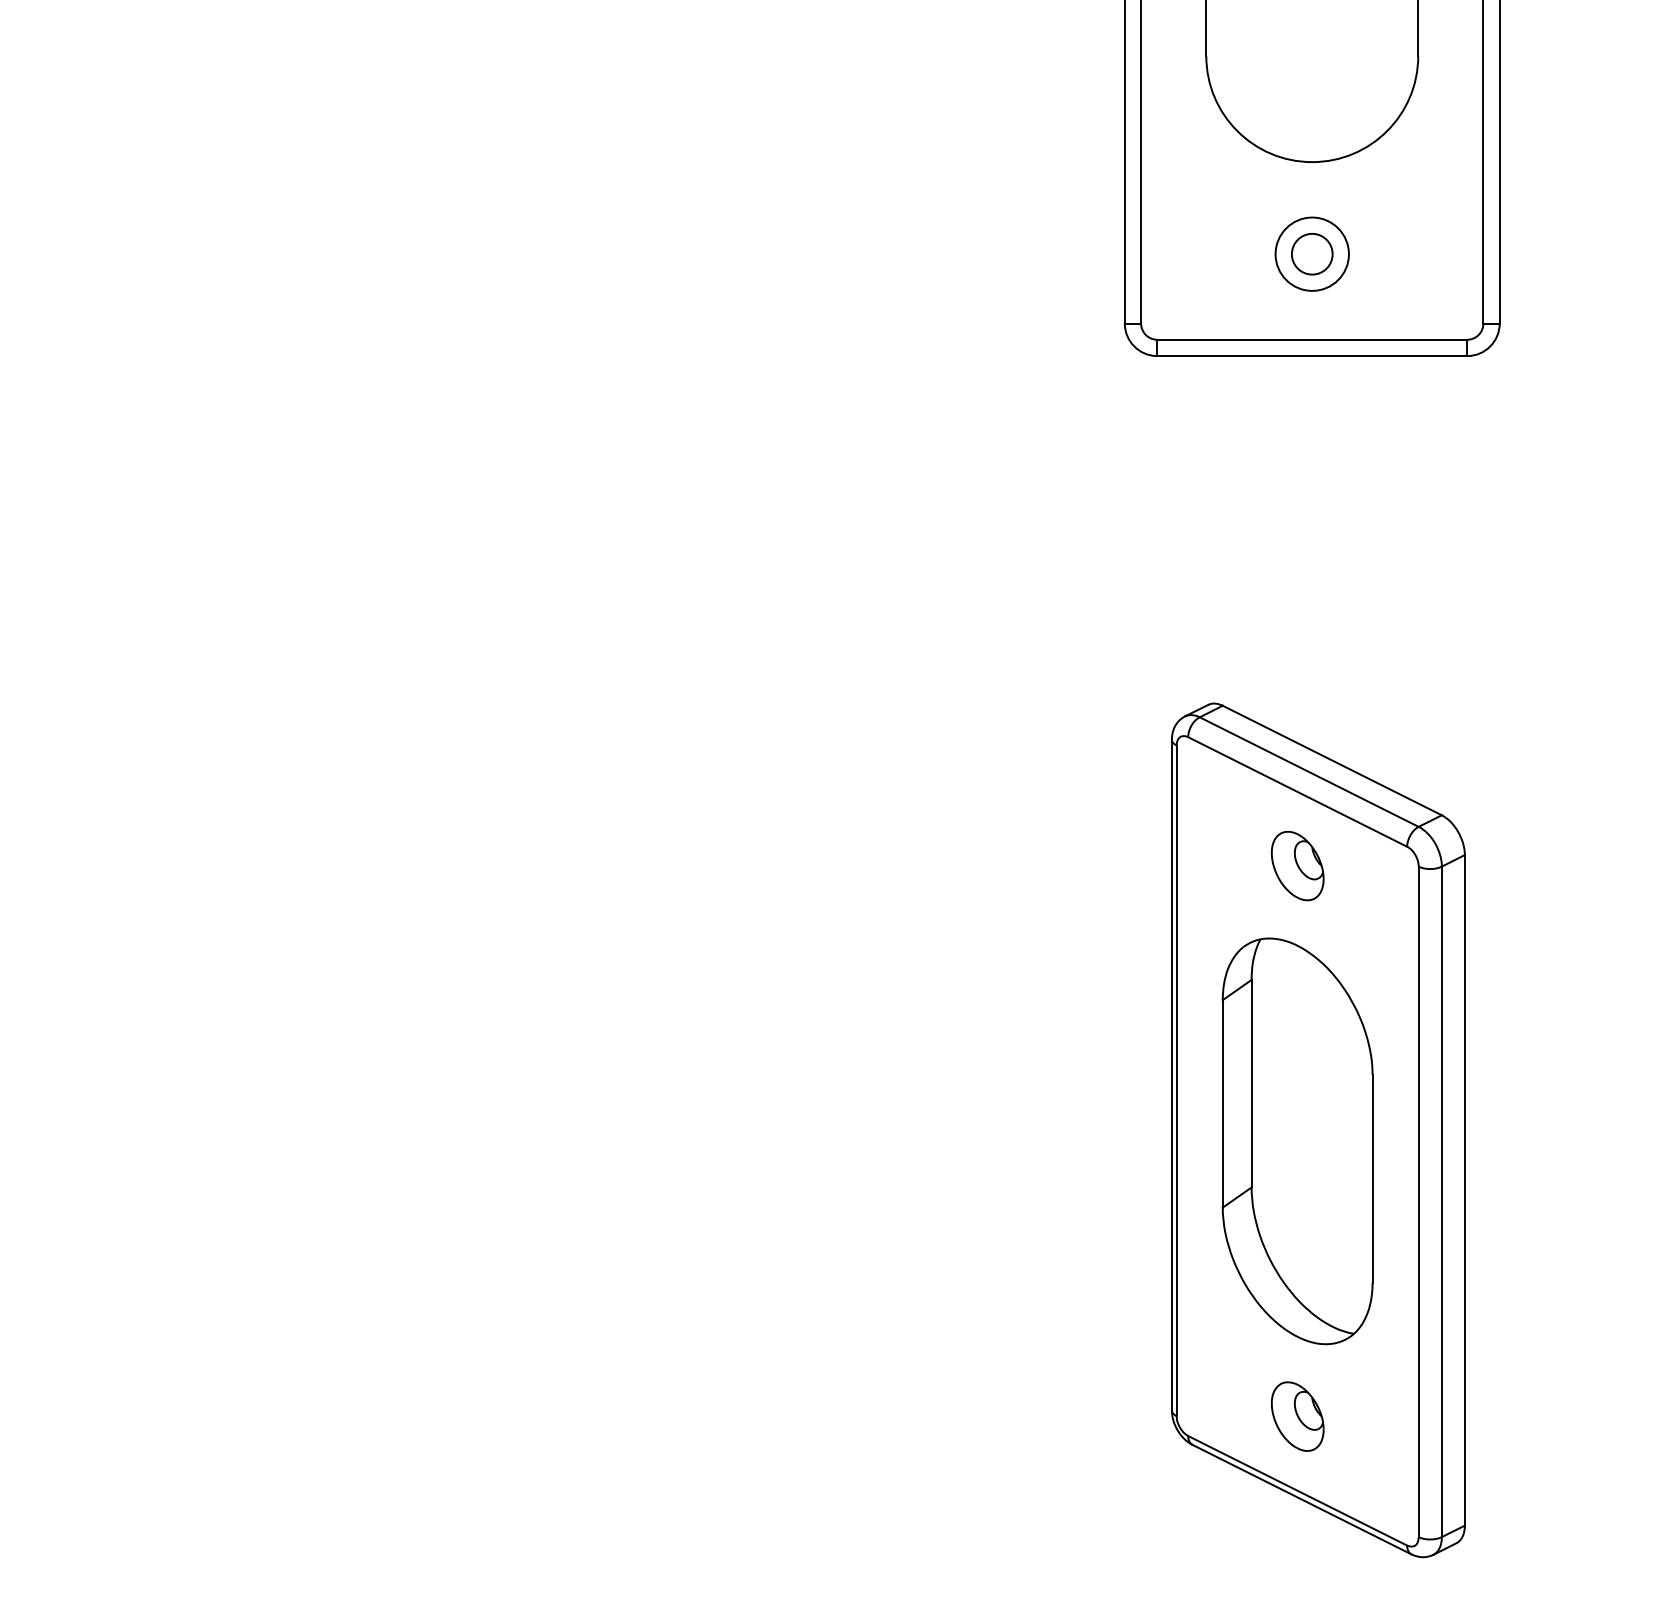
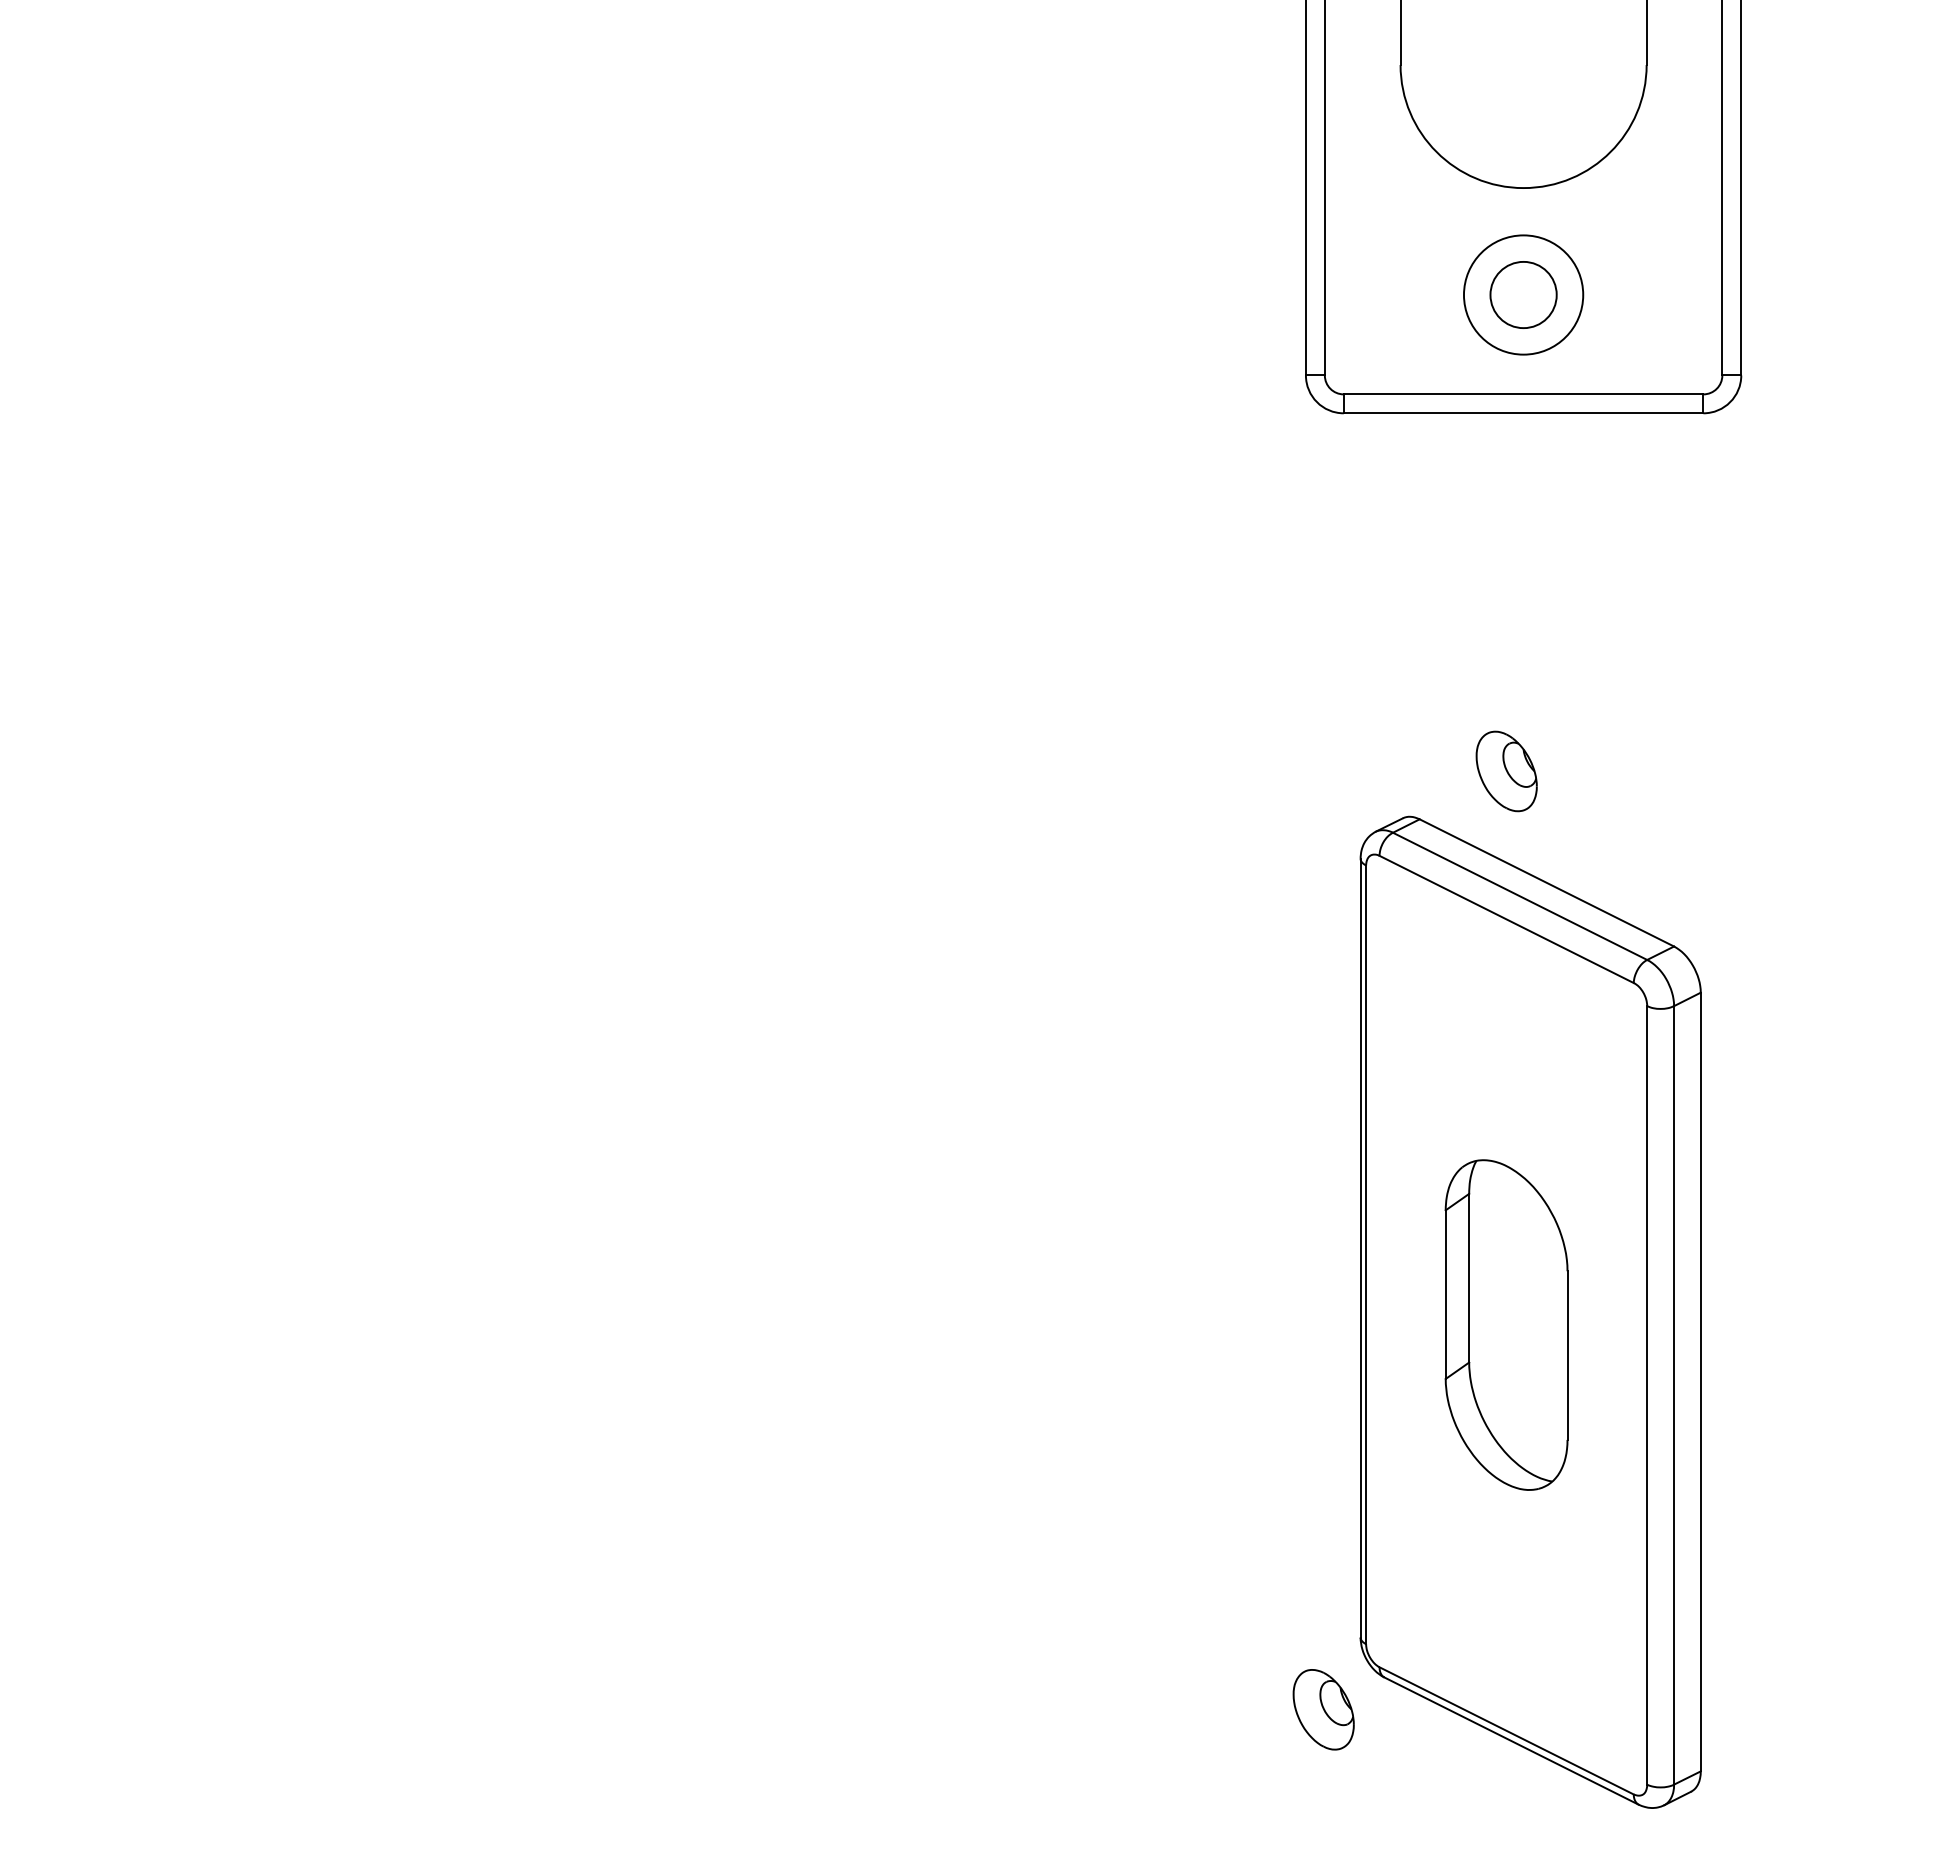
circle: (1312, 253) -> (1523, 294), size x1.4
circle: (1312, 253) -> (1523, 294), size x1.4
part: (1297, 866) -> (1506, 771), moved
part: (1297, 1140) -> (1506, 1324), size x0.7
part: (1297, 1416) -> (1323, 1709), moved

